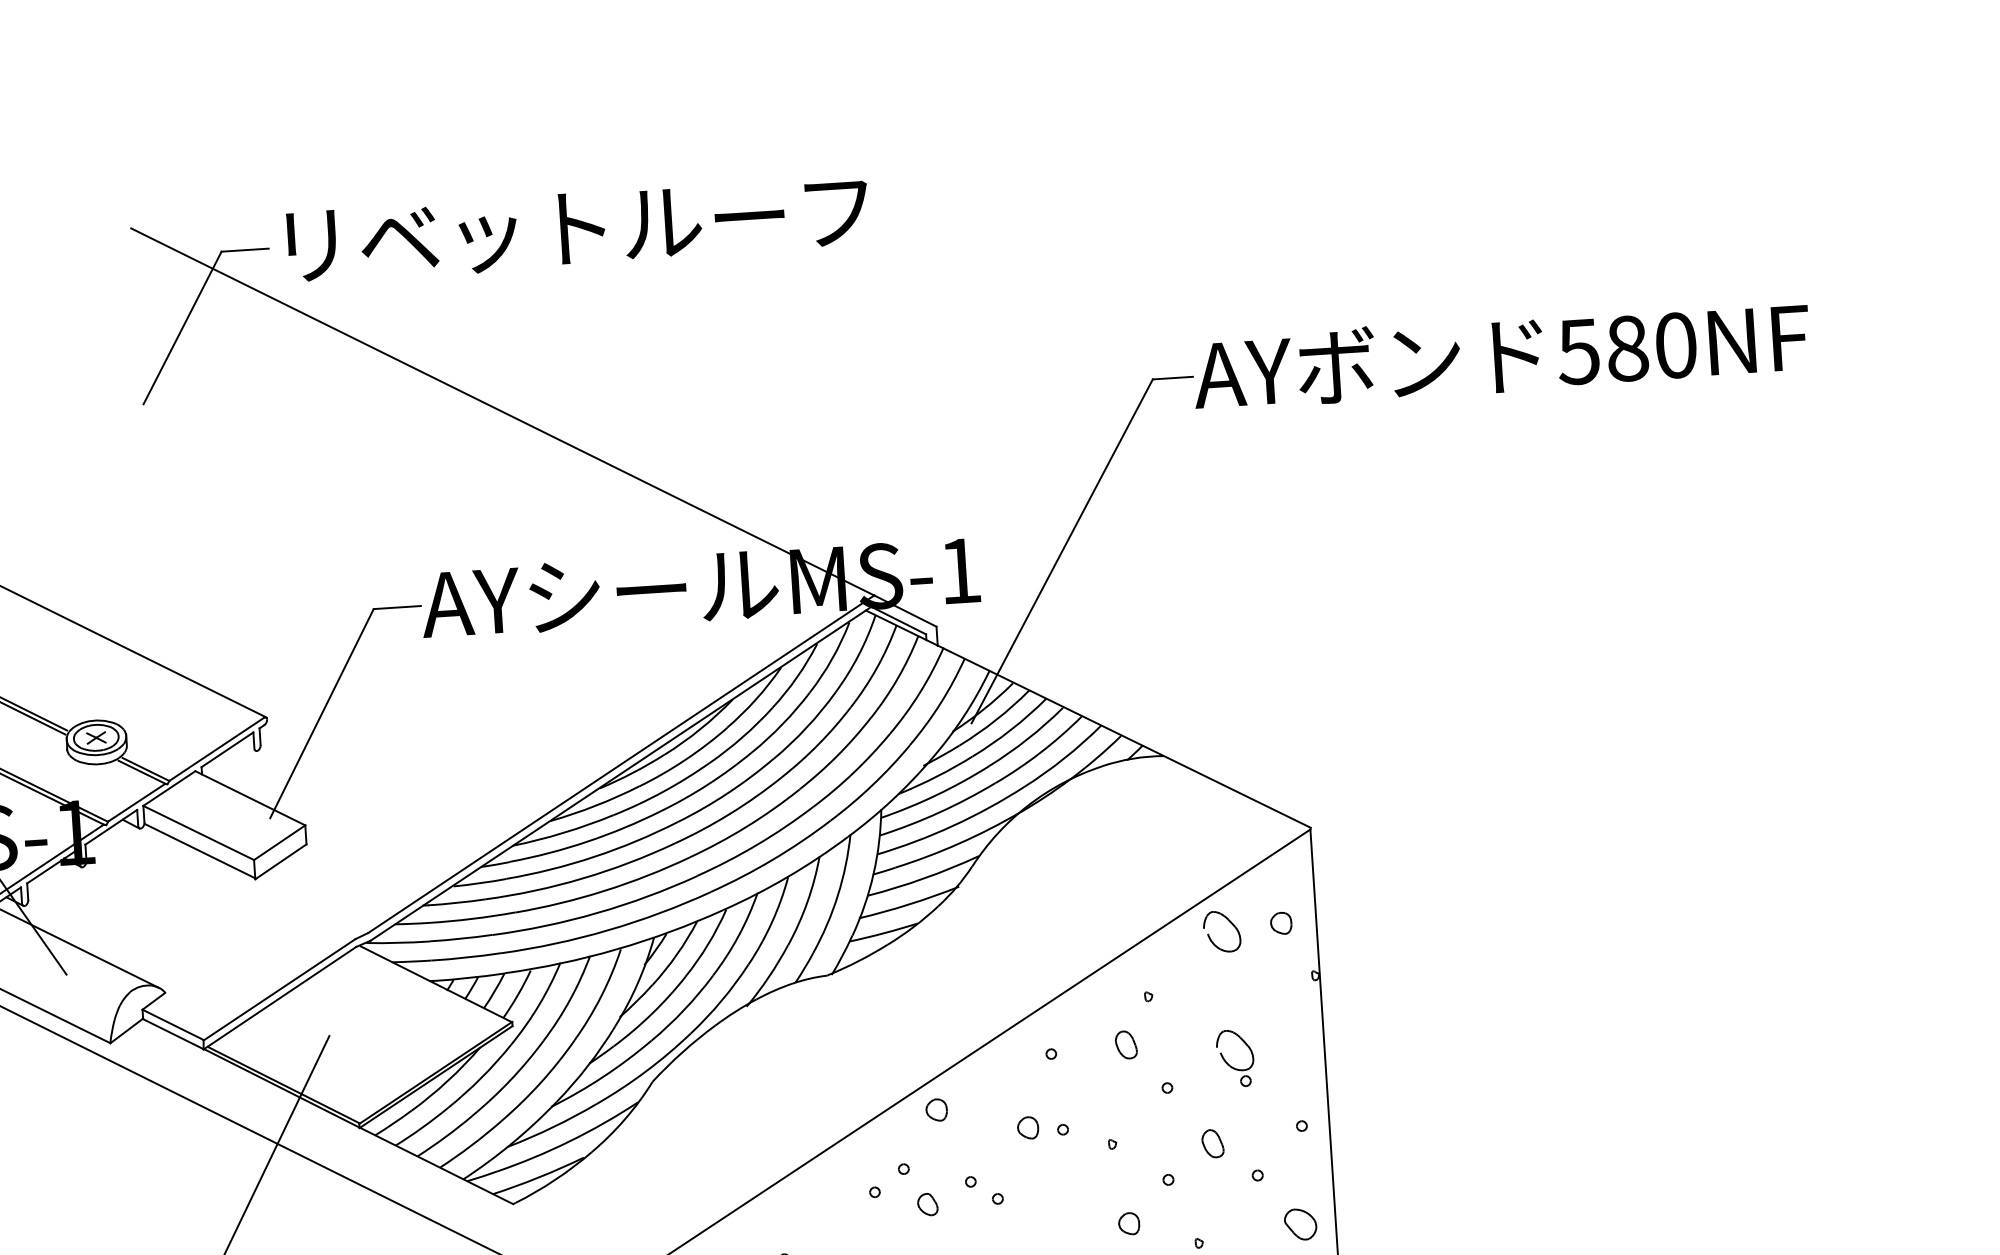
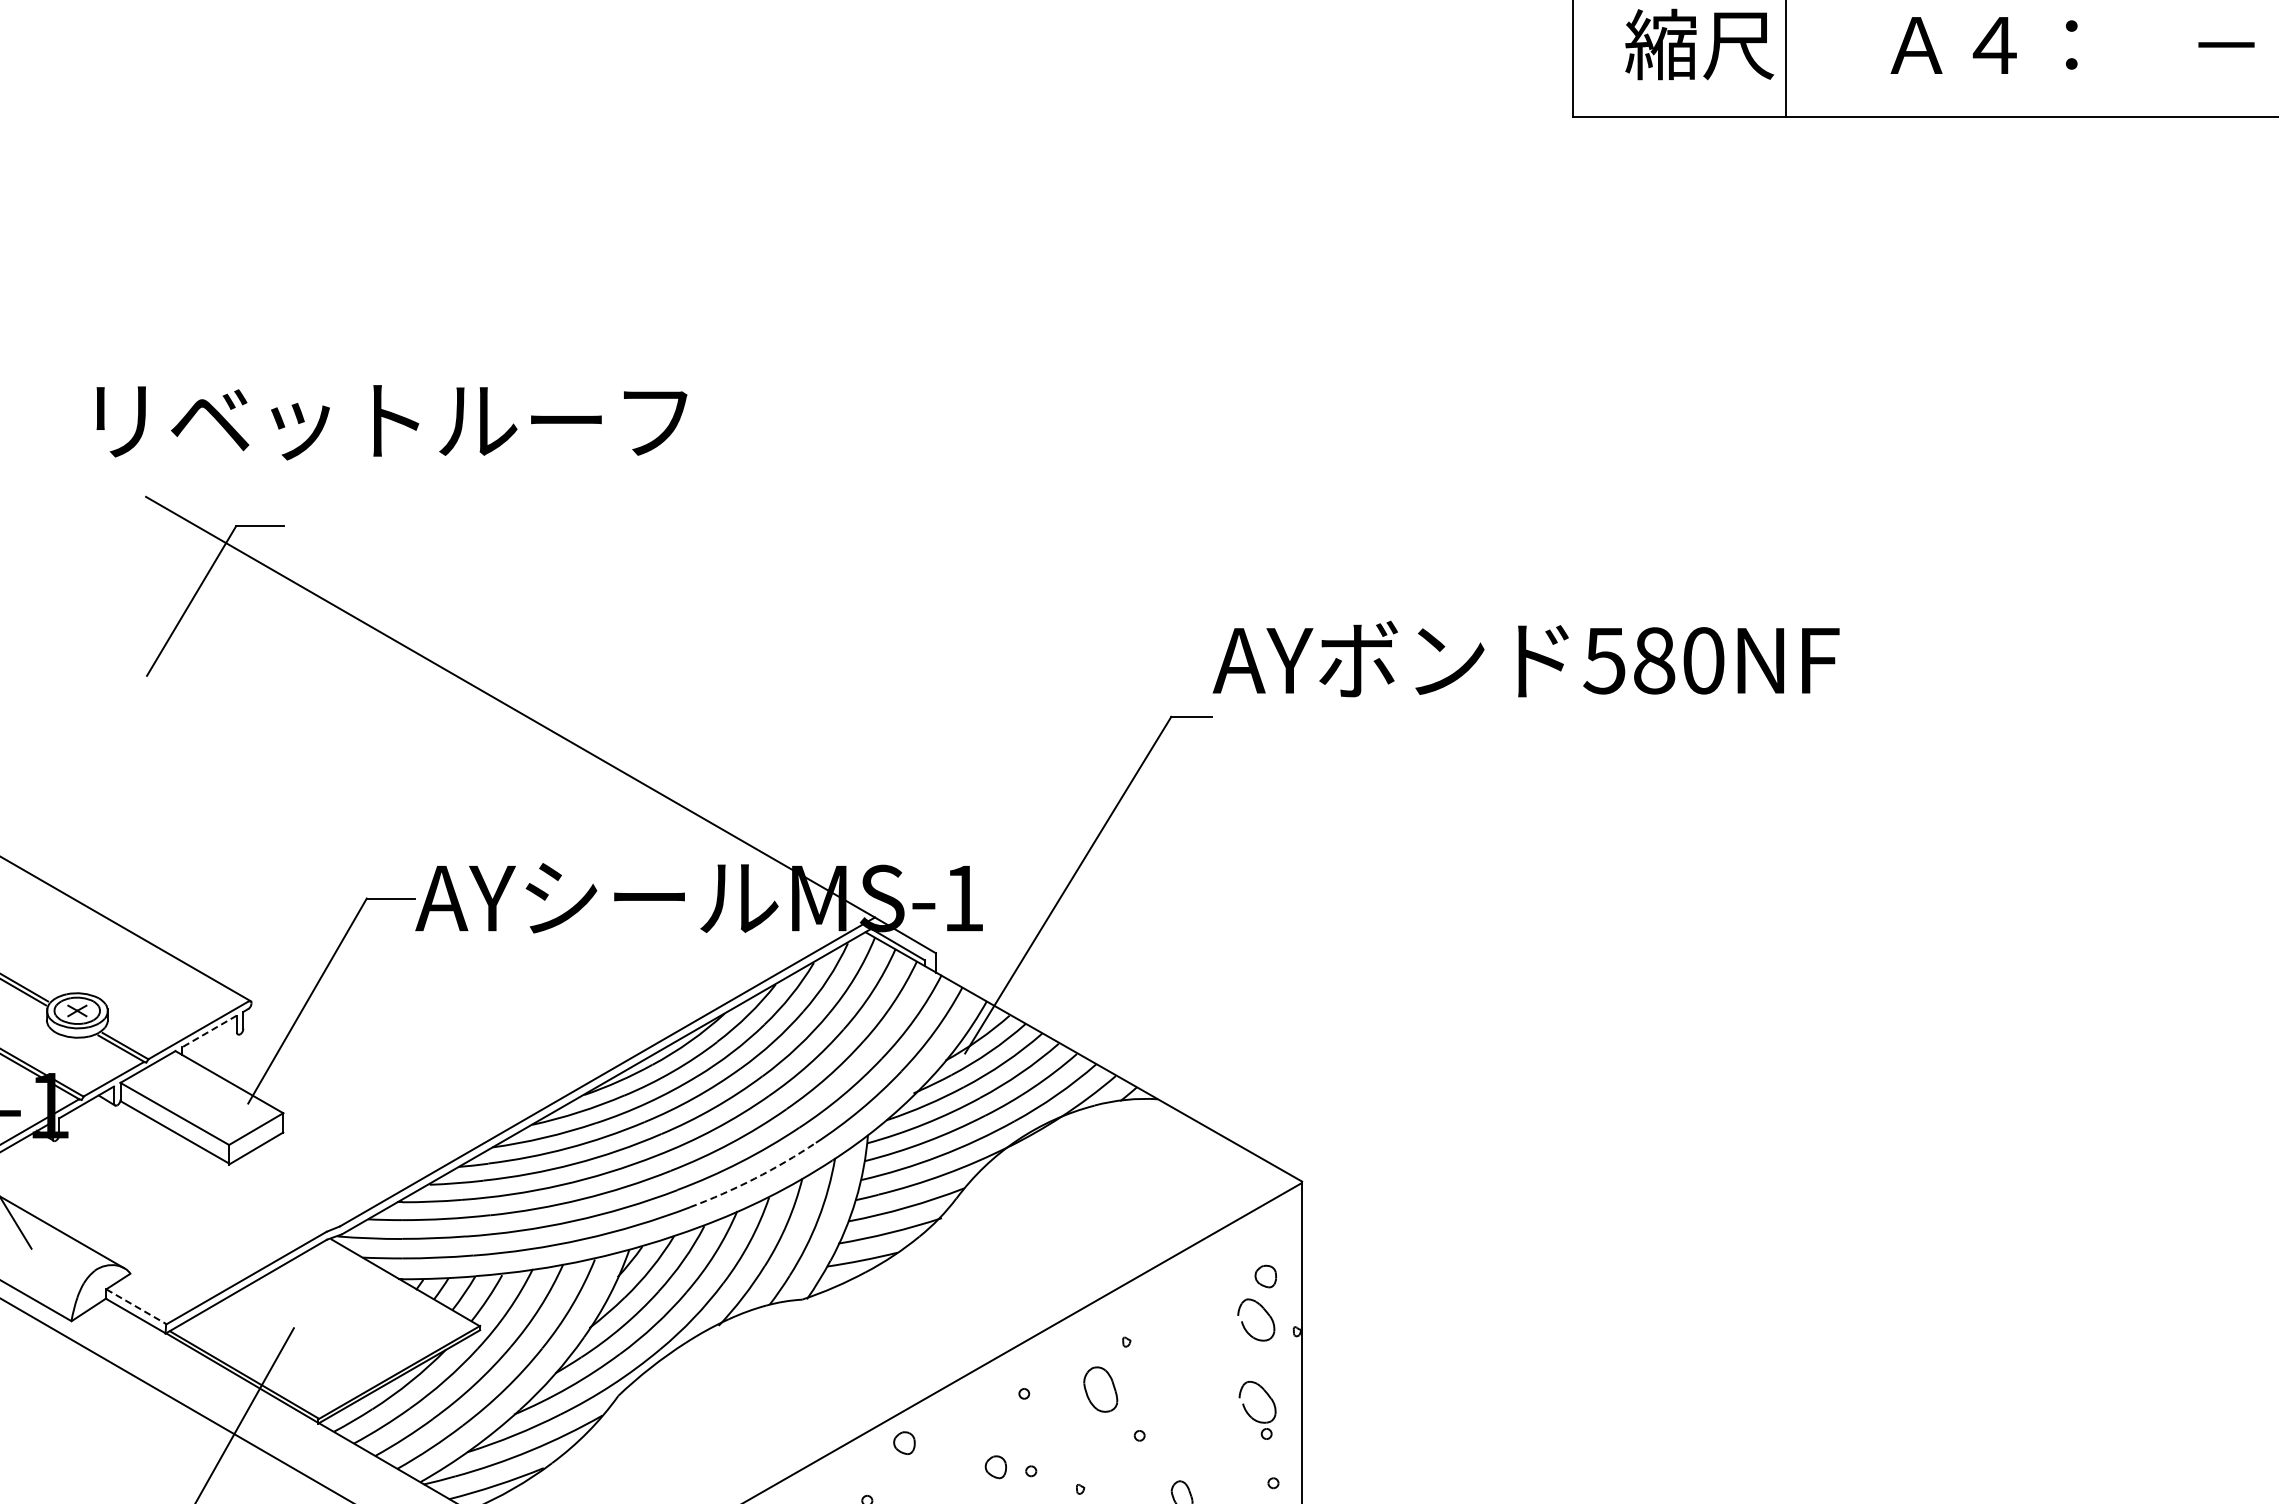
text: (577, 229) -> (391, 422), moved
text: (1500, 354) -> (1525, 658), moved
line: (227, 749) -> (209, 1031), solid -> dashed
arc: (772, 859) -> (754, 1178), solid -> dashed
part: (1230, 923) -> (1265, 1312), moved
line: (173, 1024) -> (136, 1306), solid -> dashed
part: (1125, 1044) -> (1100, 1389), size x1.6
part: (1229, 1064) -> (1251, 1416), moved

